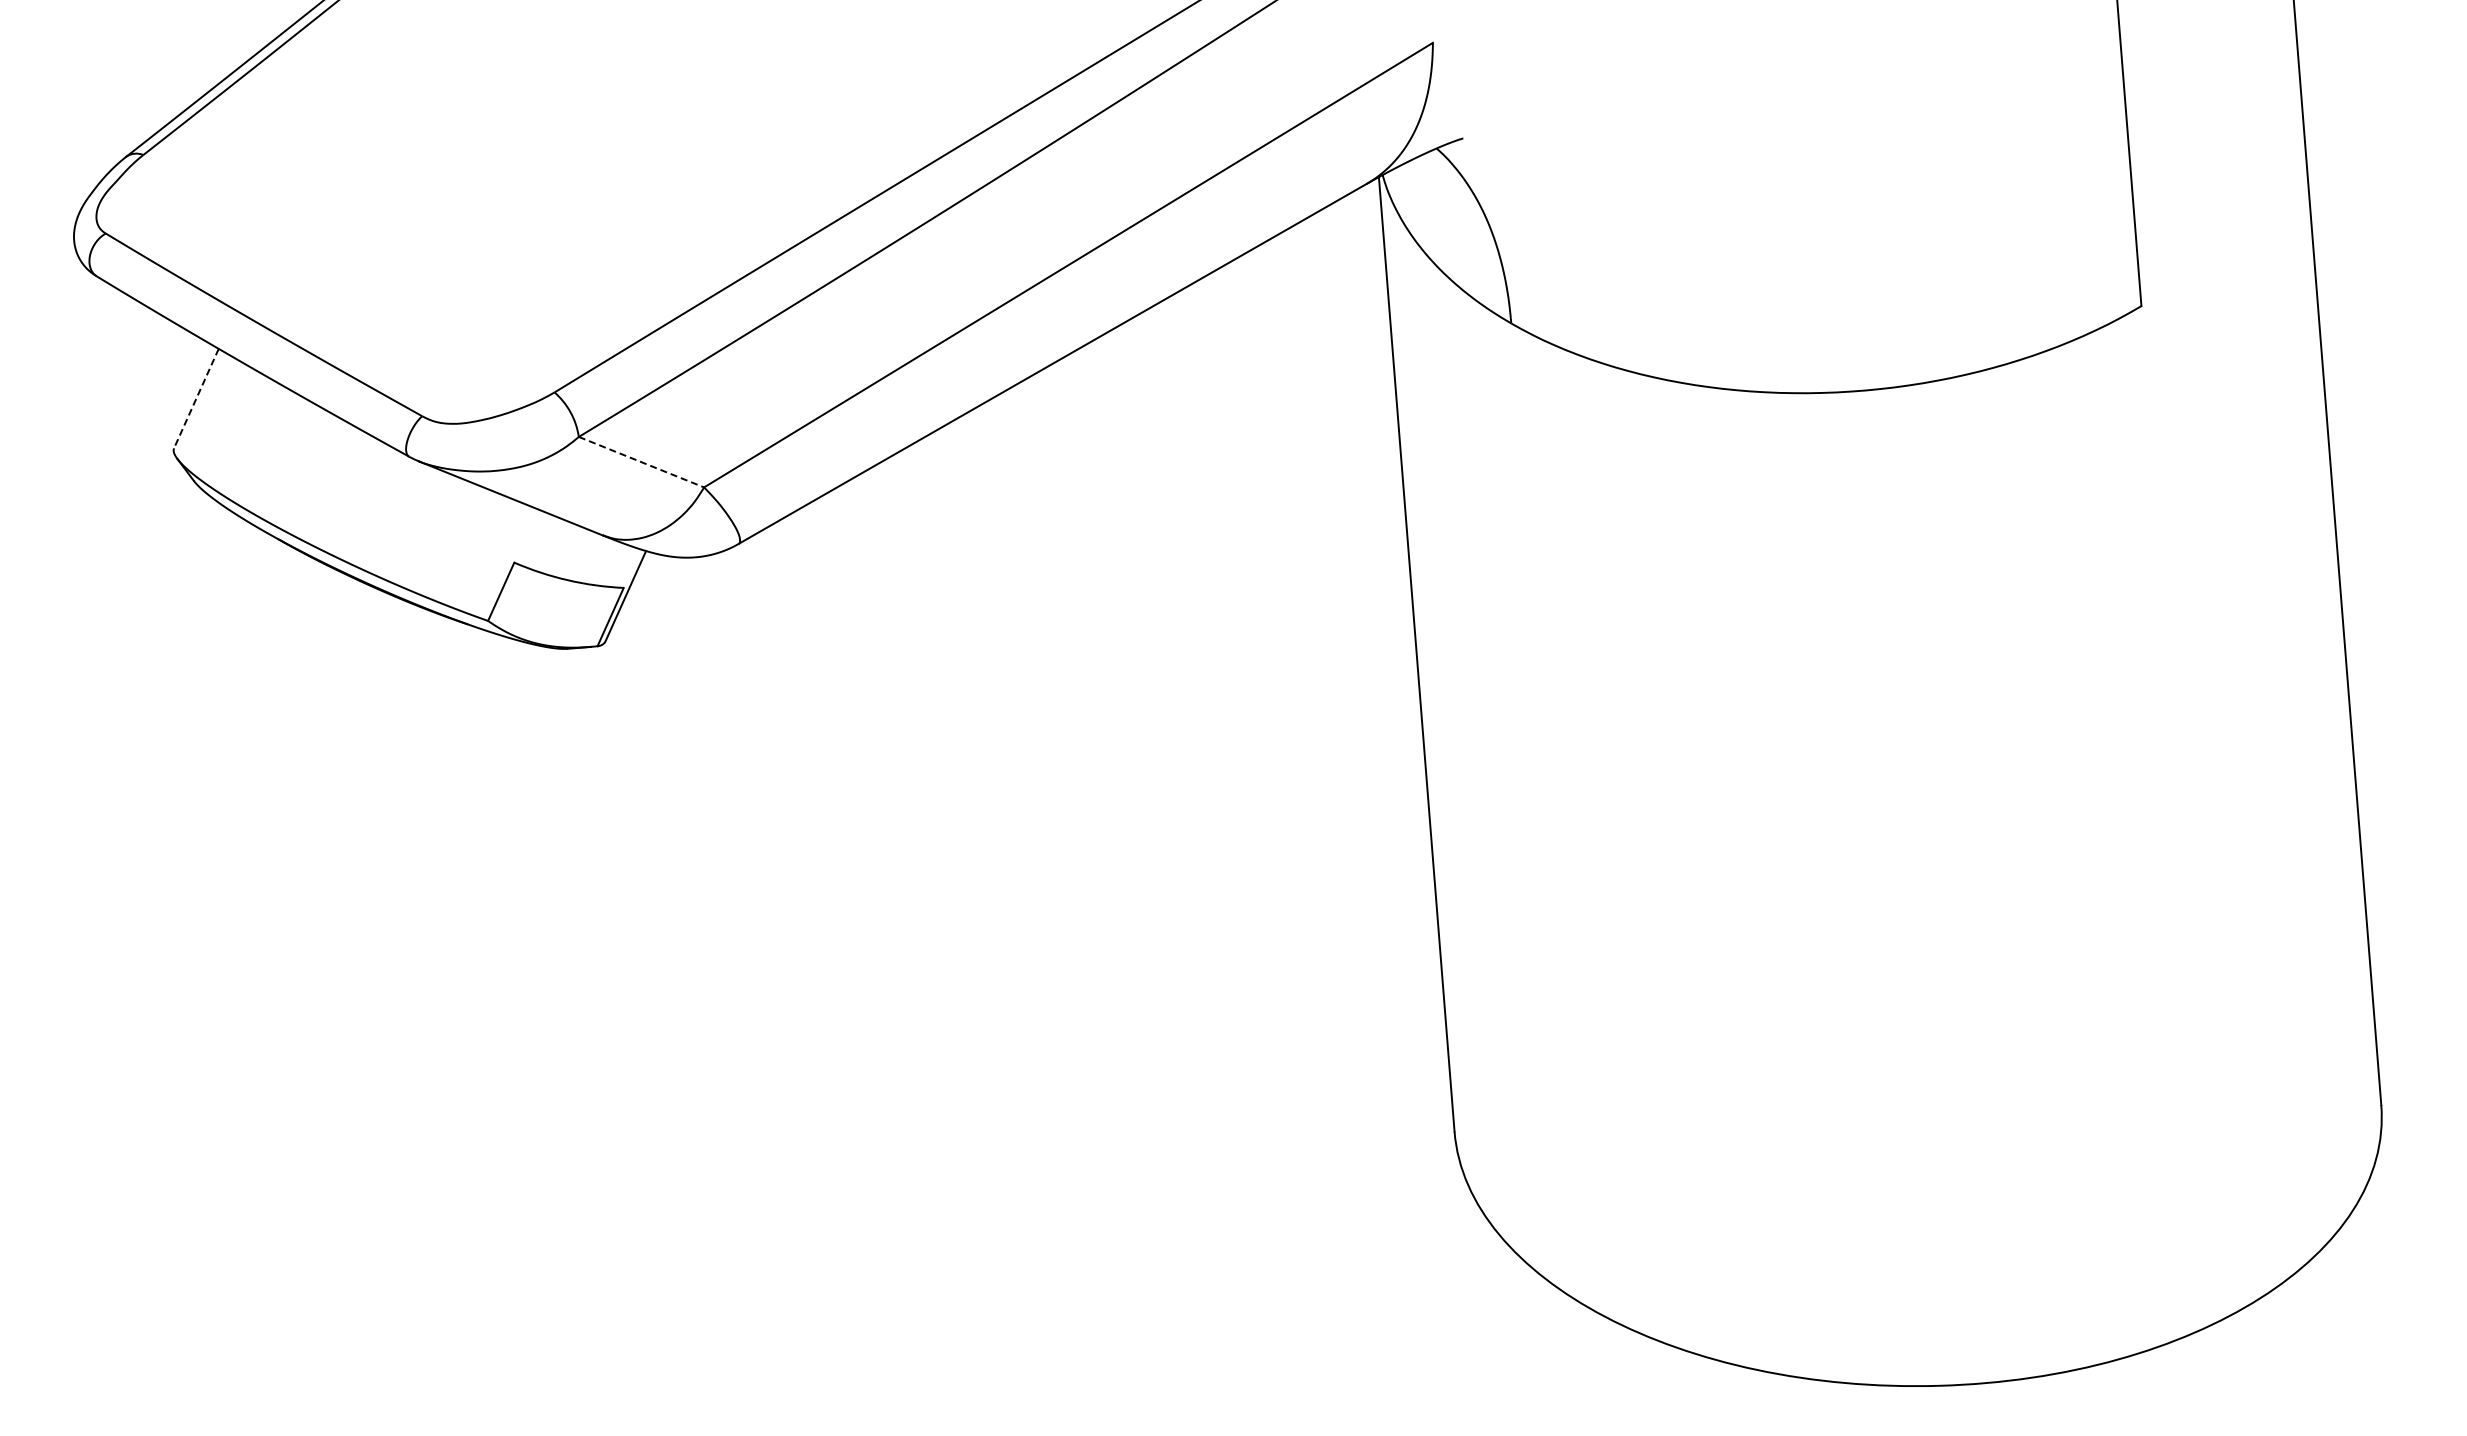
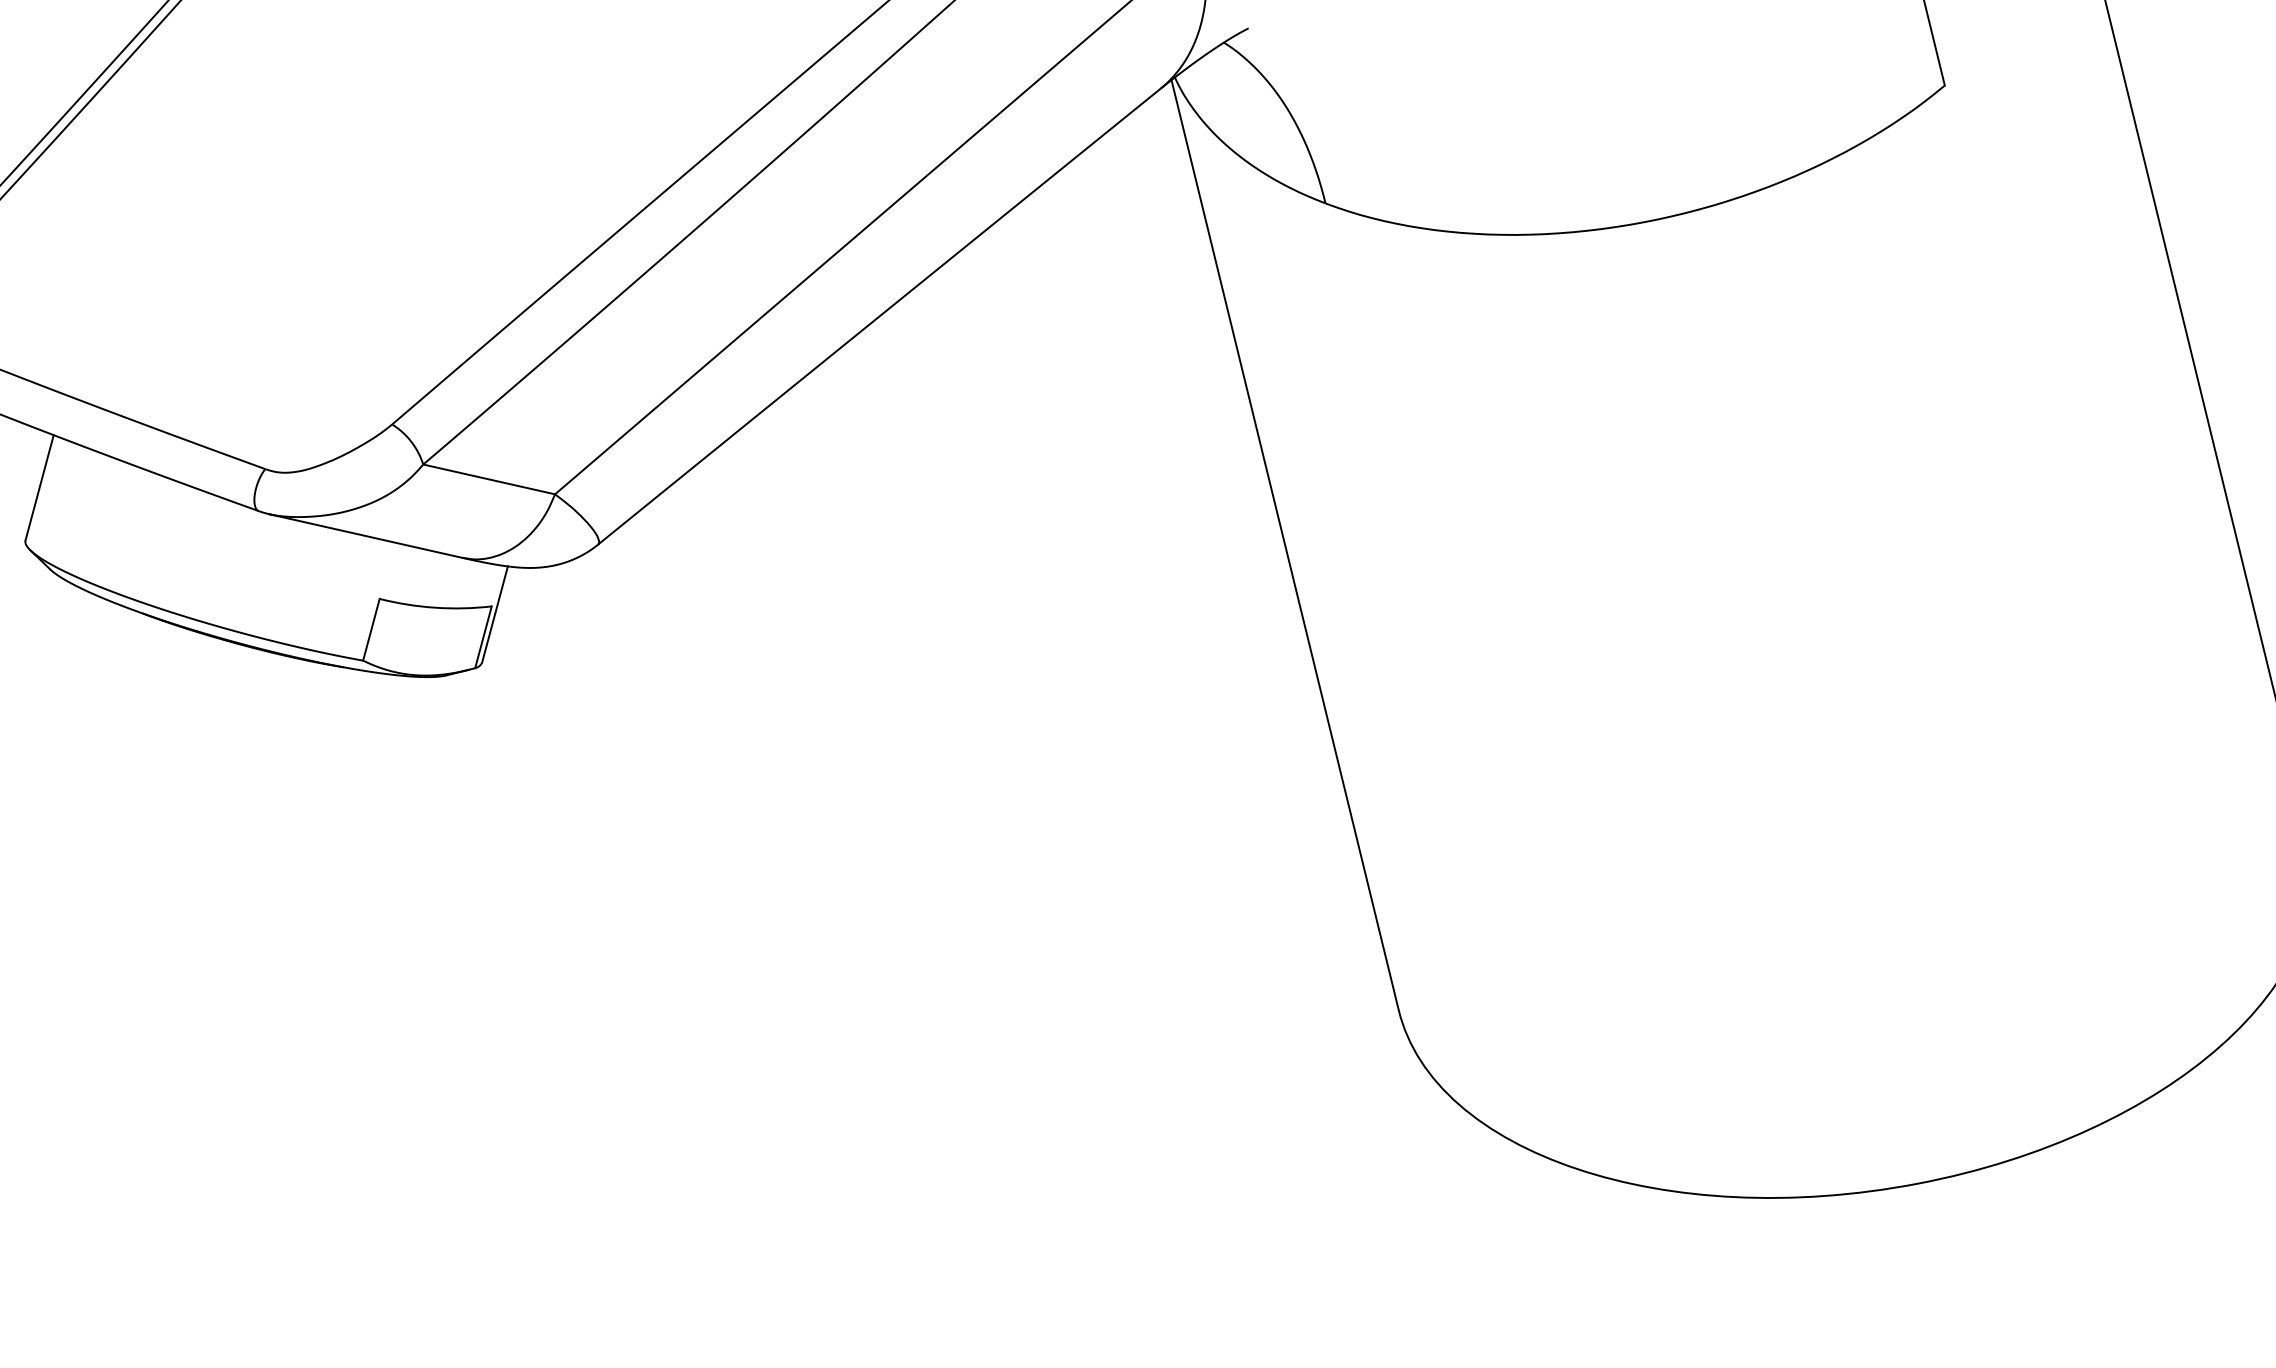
line: (196, 398) -> (39, 487), dashed -> solid
line: (641, 462) -> (489, 479), dashed -> solid

